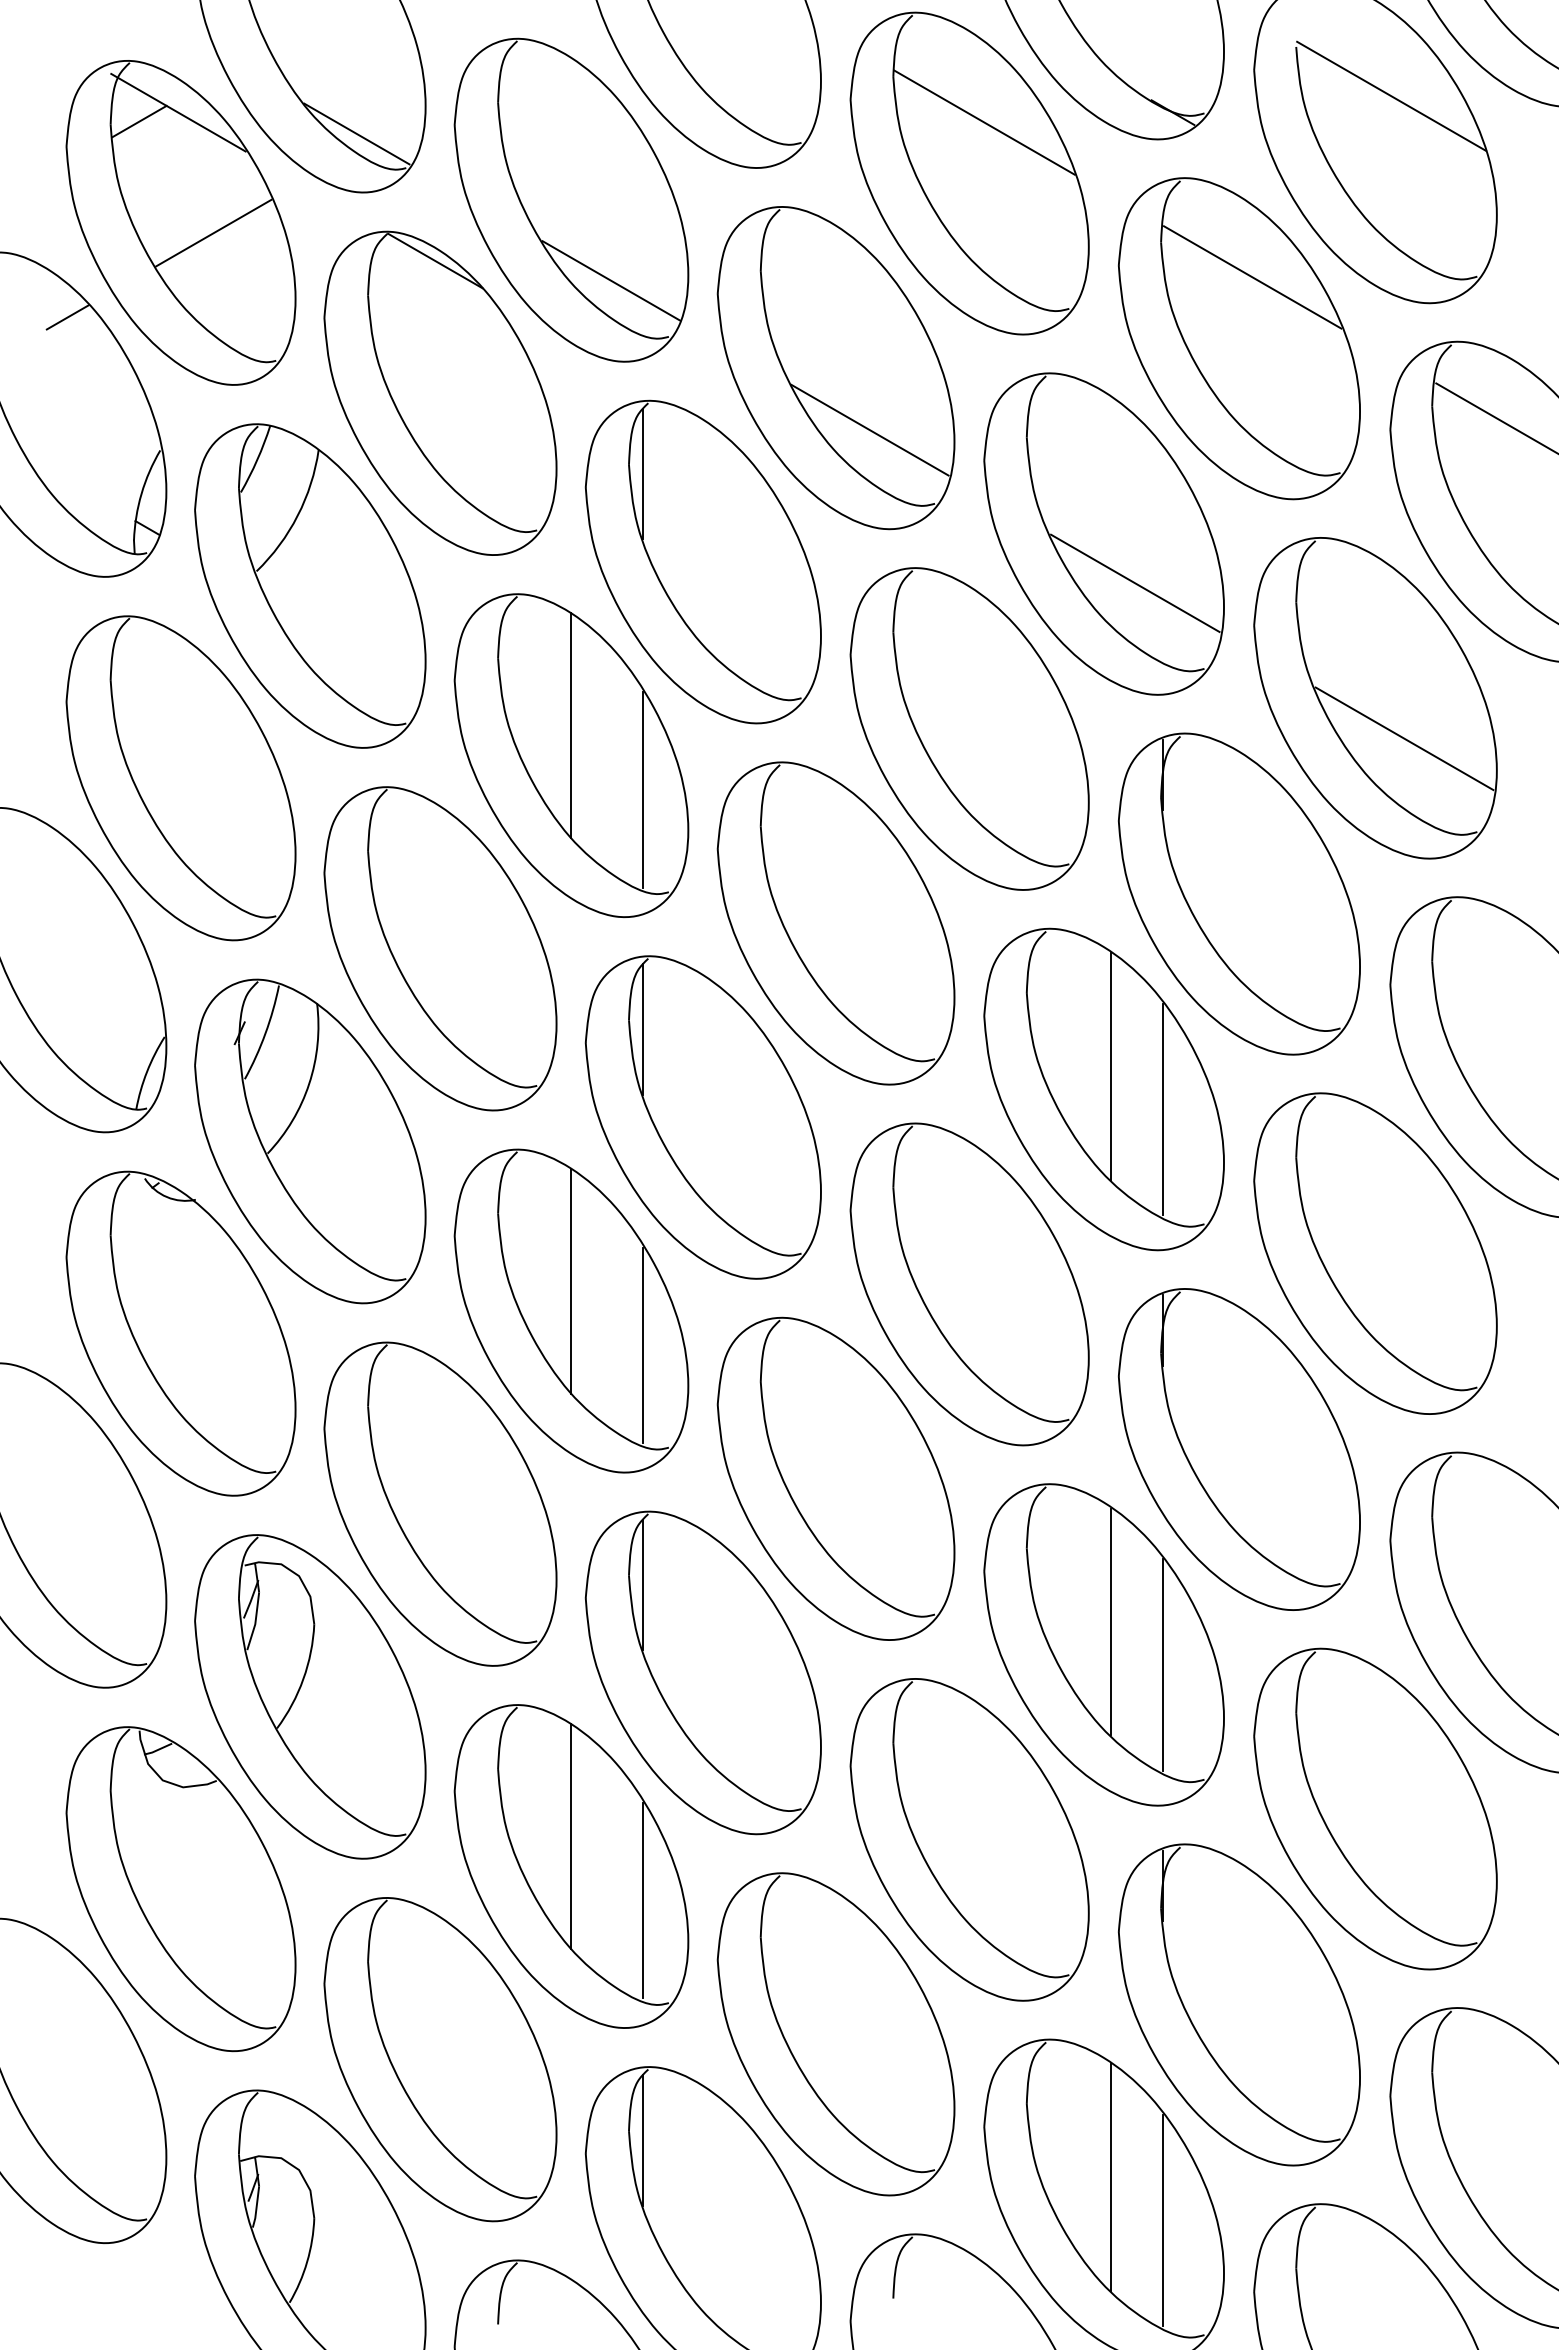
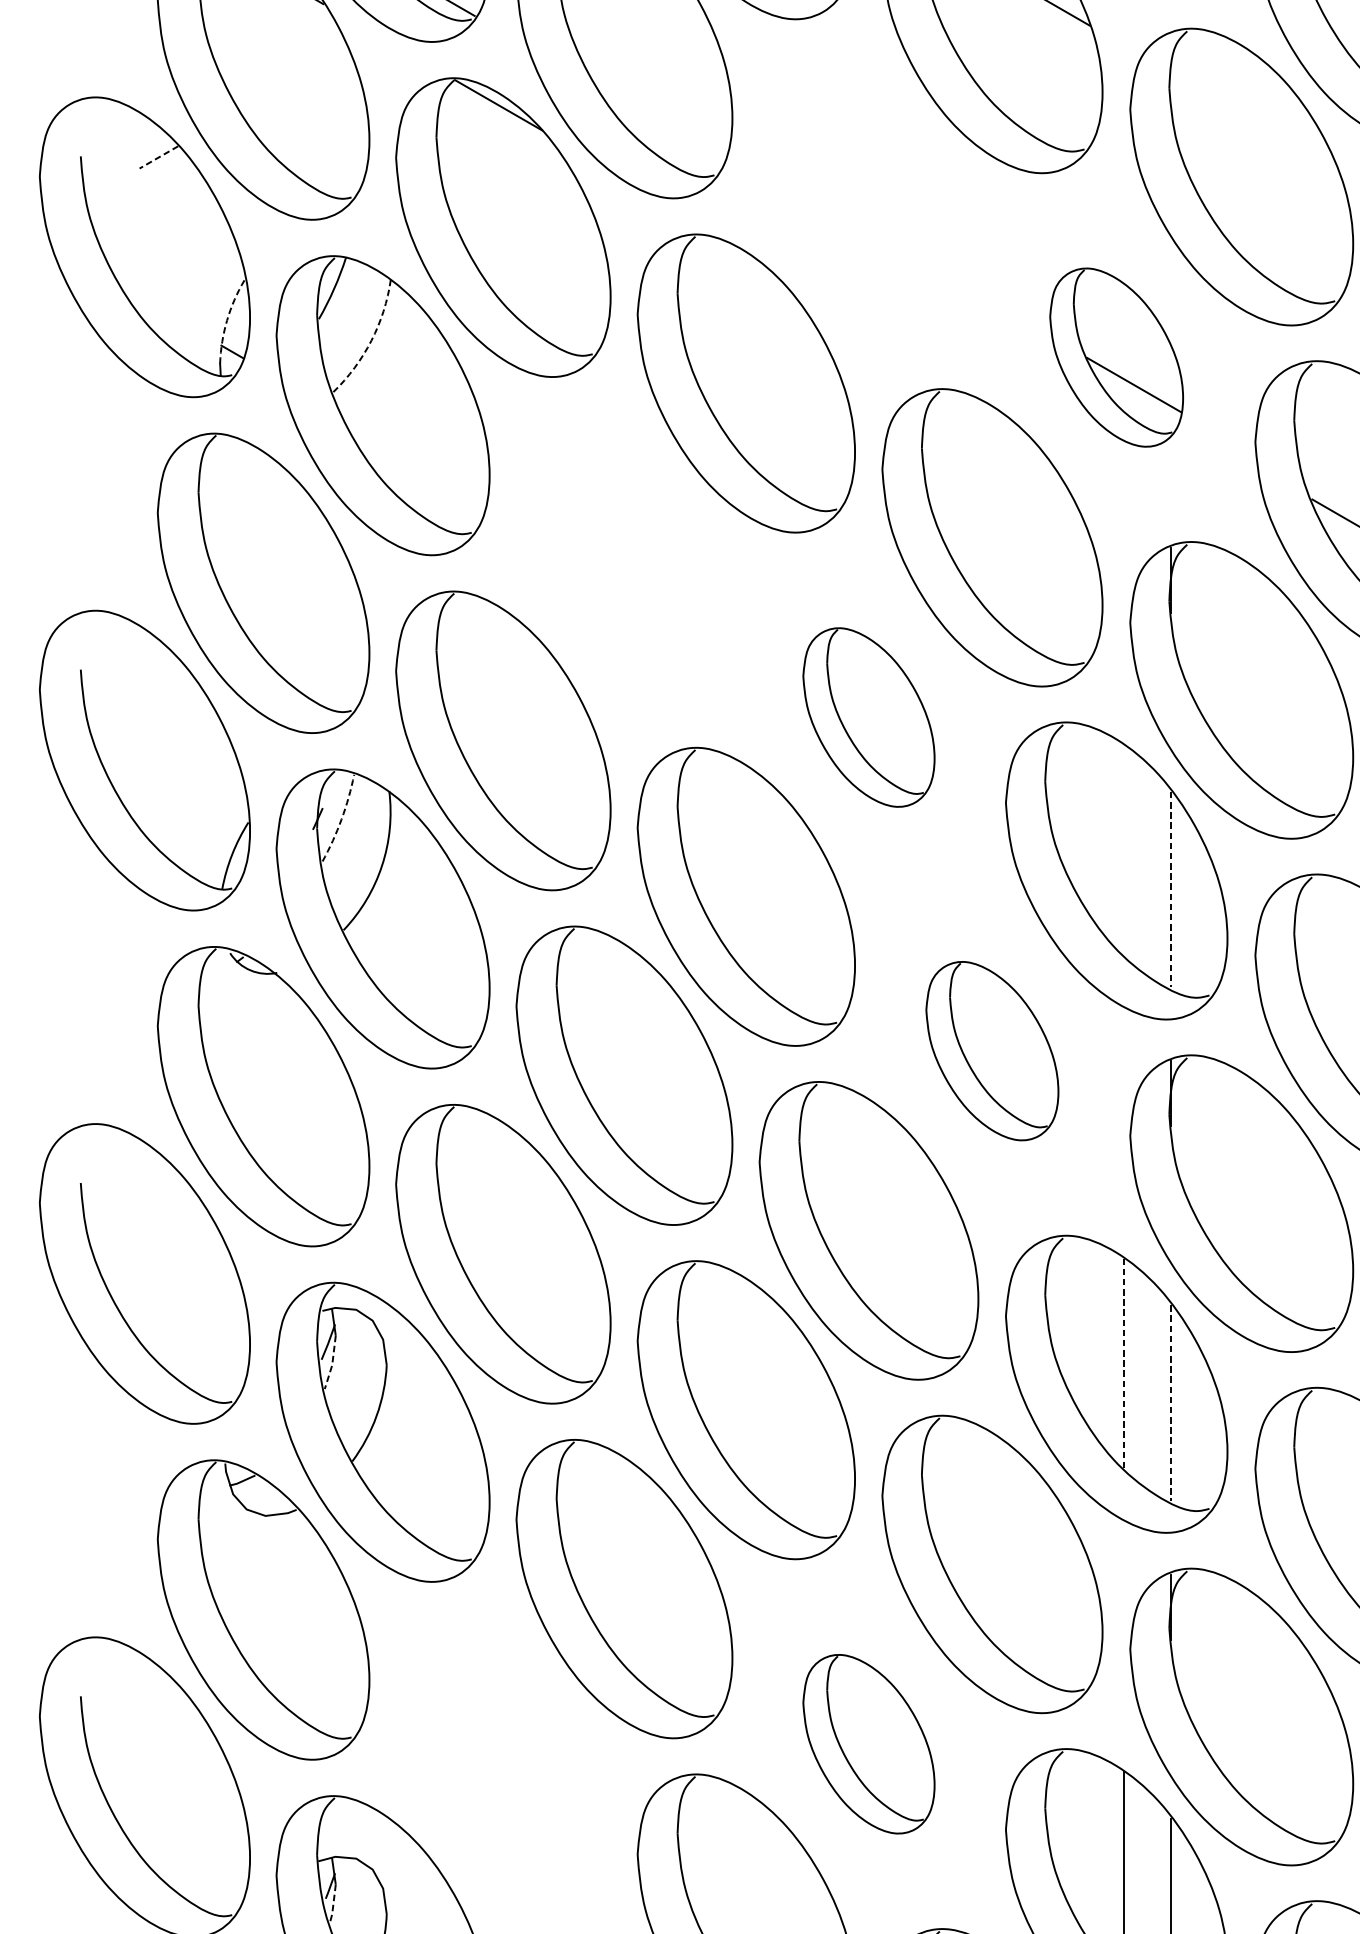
line: (213, 232) -> (293, 78), removed
line: (1252, 277) -> (1253, 120), removed
line: (611, 280) -> (661, 123), removed
line: (67, 317) -> (158, 157), solid -> dashed
part: (835, 368) -> (868, 204), removed
line: (643, 473) -> (690, 301), removed
arc: (141, 493) -> (227, 320), solid -> dashed
arc: (297, 515) -> (371, 340), solid -> dashed
part: (1103, 533) -> (1116, 357), size x0.6
part: (571, 755) -> (624, 562), removed
part: (835, 923) -> (868, 717), size x0.6
line: (643, 1029) -> (690, 815), removed
arc: (265, 1033) -> (341, 819), solid -> dashed
line: (1111, 1066) -> (1123, 849), removed
line: (1162, 1109) -> (1170, 889), solid -> dashed
line: (571, 1280) -> (624, 1047), removed
part: (969, 1284) -> (992, 1051), size x0.6
line: (643, 1345) -> (690, 1107), removed
line: (643, 1584) -> (690, 1328), removed
line: (255, 1622) -> (332, 1363), solid -> dashed
line: (1111, 1622) -> (1123, 1363), solid -> dashed
line: (1162, 1665) -> (1170, 1403), solid -> dashed
line: (571, 1836) -> (624, 1561), removed
line: (643, 1900) -> (690, 1620), removed
part: (835, 2034) -> (868, 1744), size x0.6
part: (440, 2059) -> (503, 1767), removed
line: (643, 2140) -> (690, 1842), removed
line: (256, 2207) -> (333, 1904), solid -> dashed

